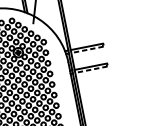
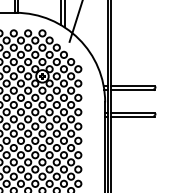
line: (87, 49) -> (133, 90), dashed -> solid
line: (91, 69) -> (133, 117), dashed -> solid

